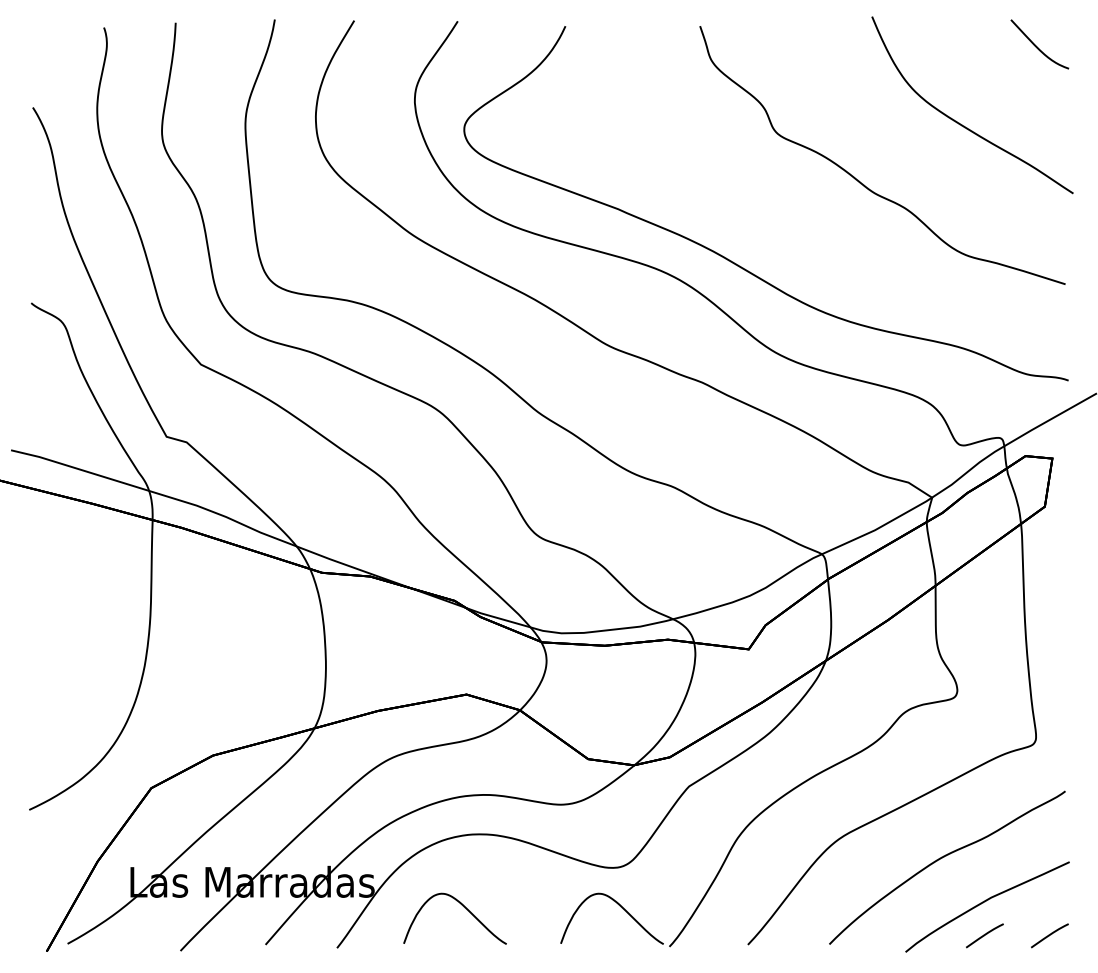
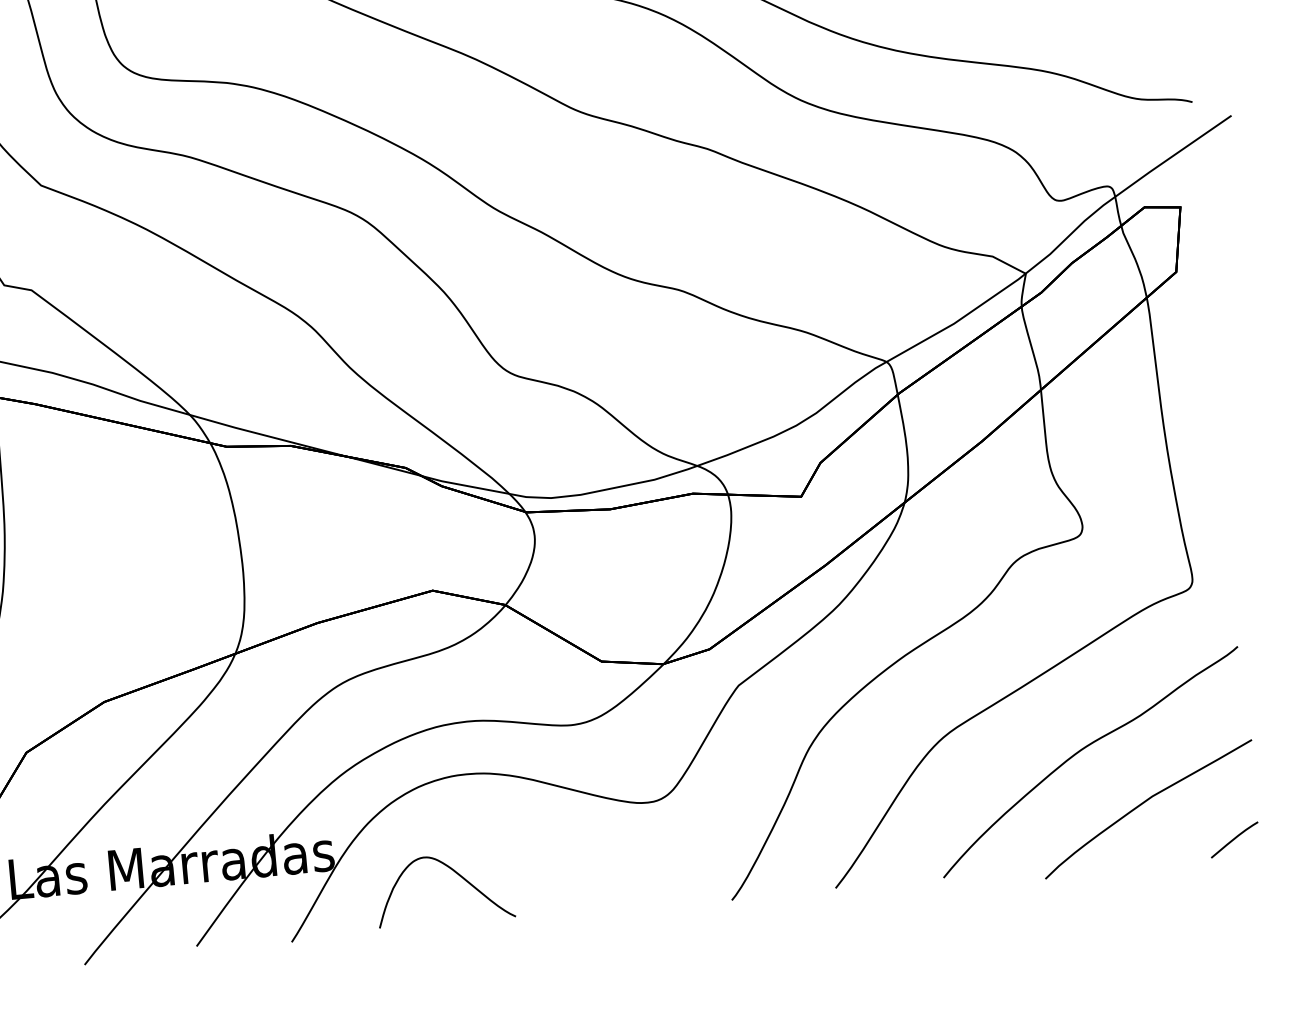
curve: (620, 907) -> (662, 854), removed
curve: (984, 935) -> (1147, 847), removed

